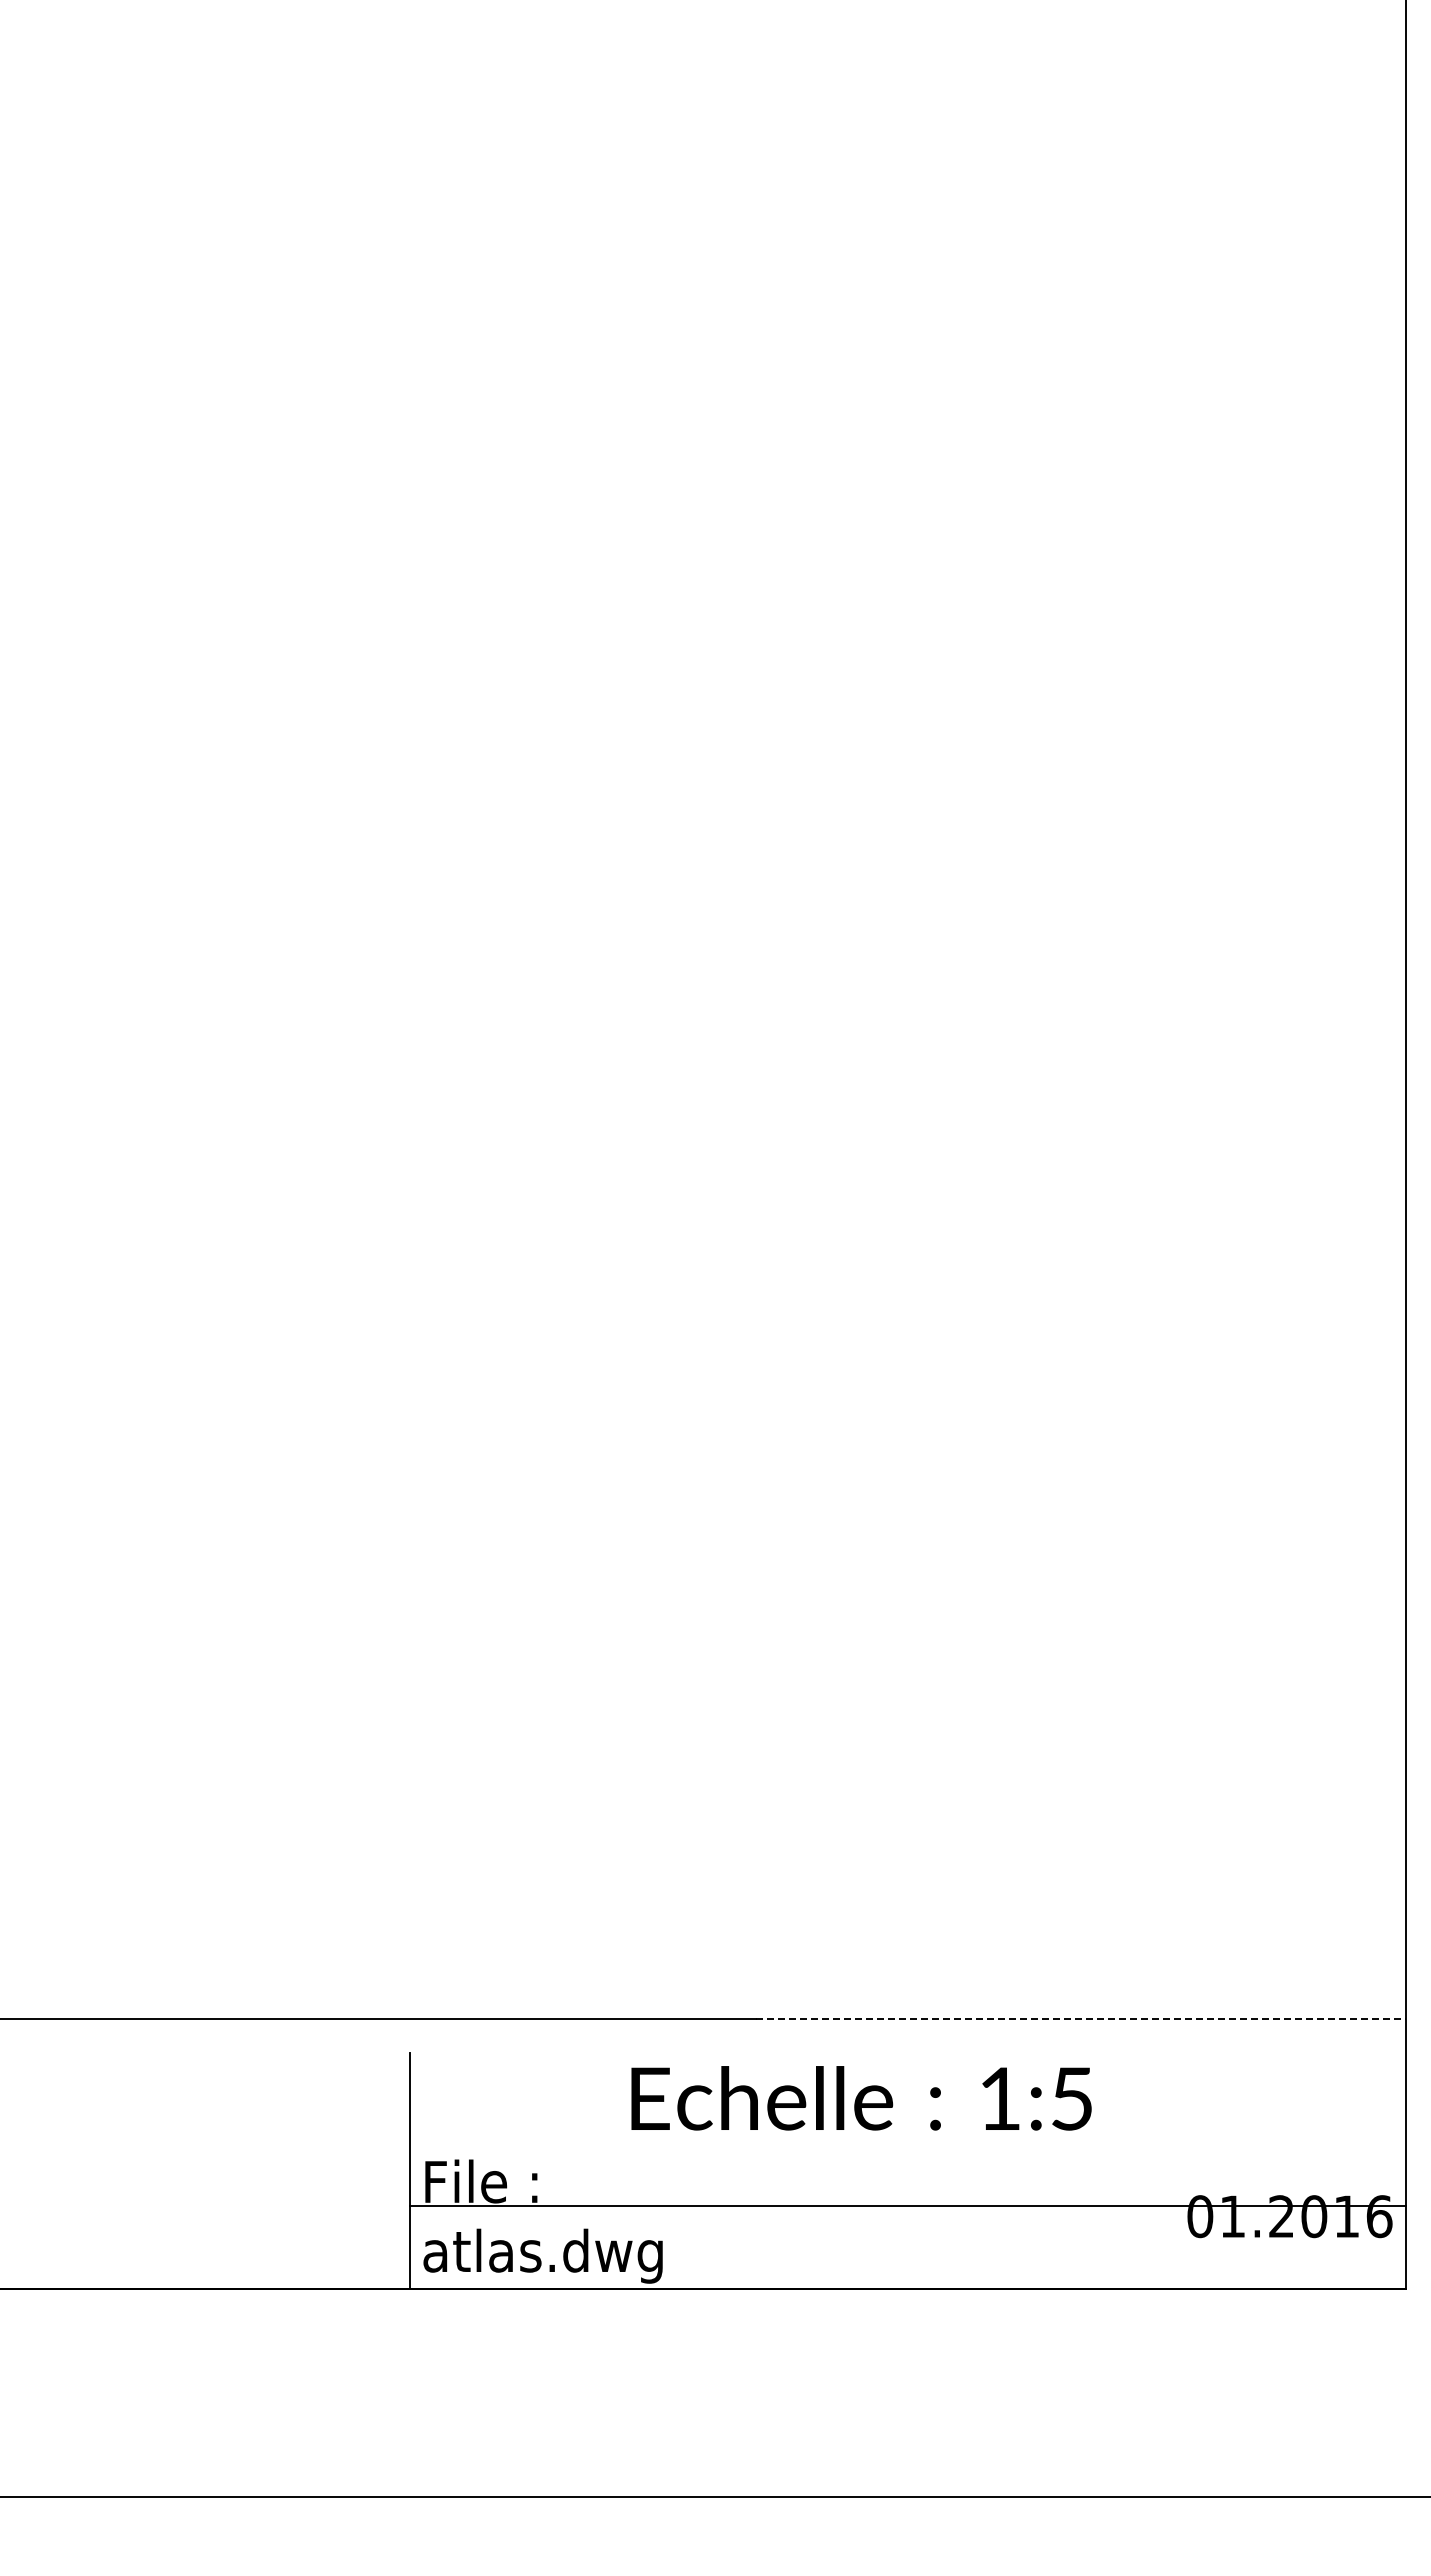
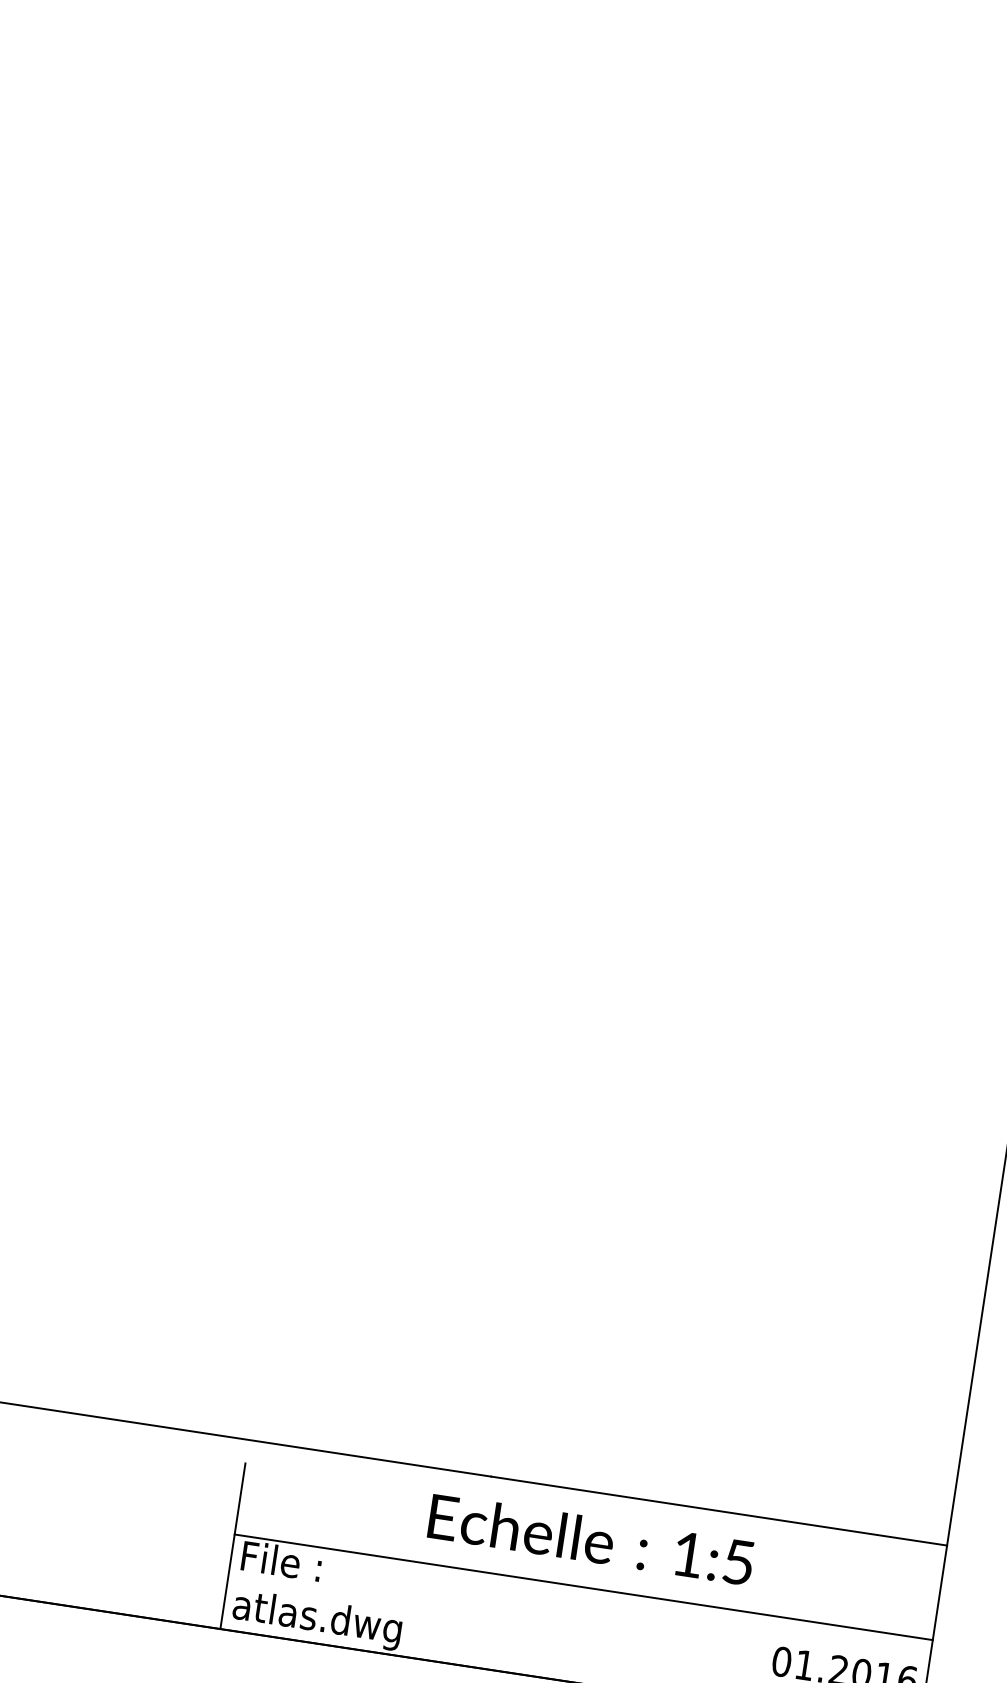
line: (1081, 2019) -> (719, 1511), dashed -> solid
text: (861, 2098) -> (591, 1539), moved
line: (907, 2206) -> (583, 1587), moved

